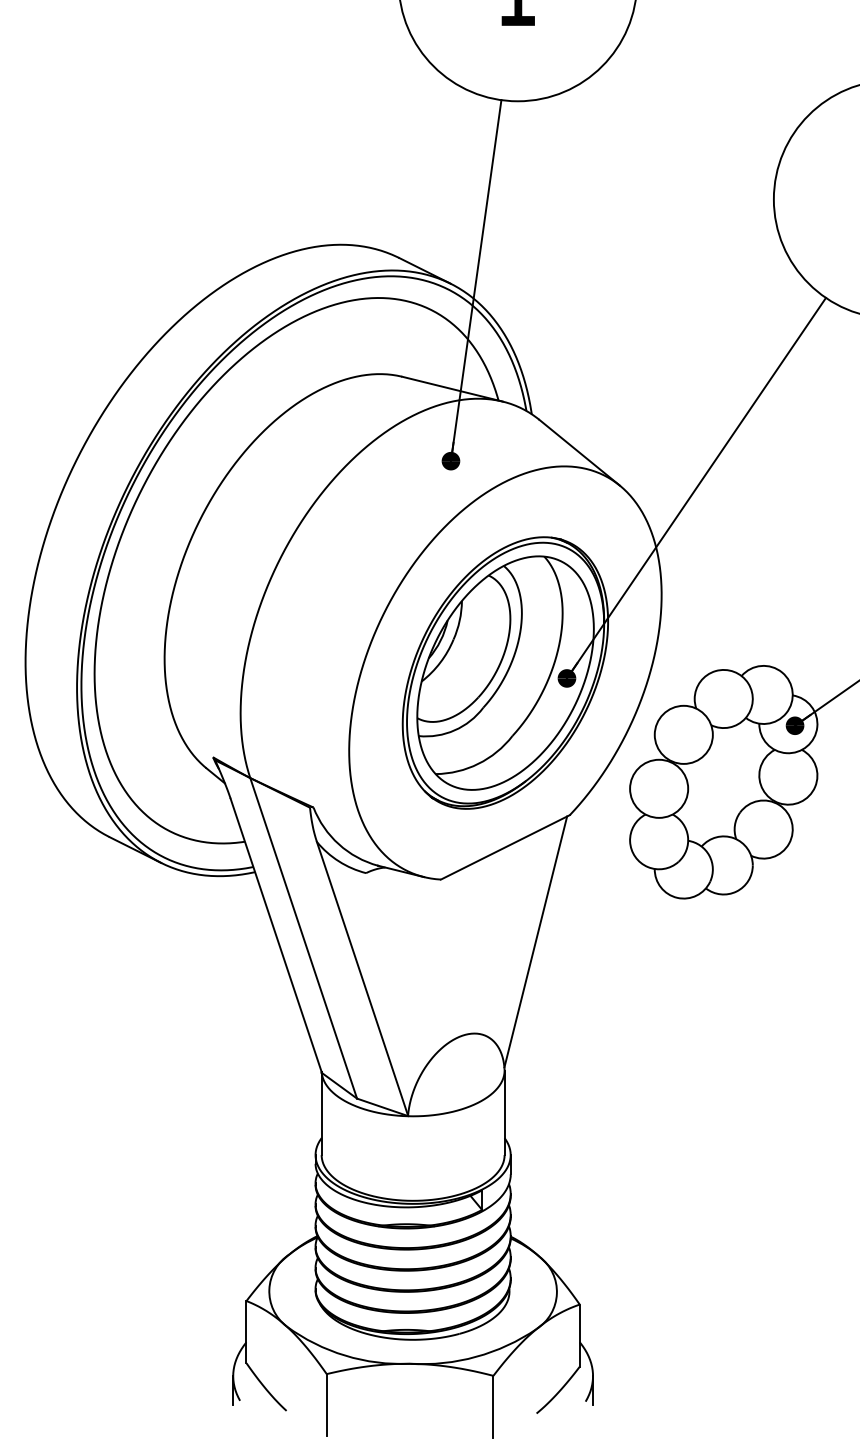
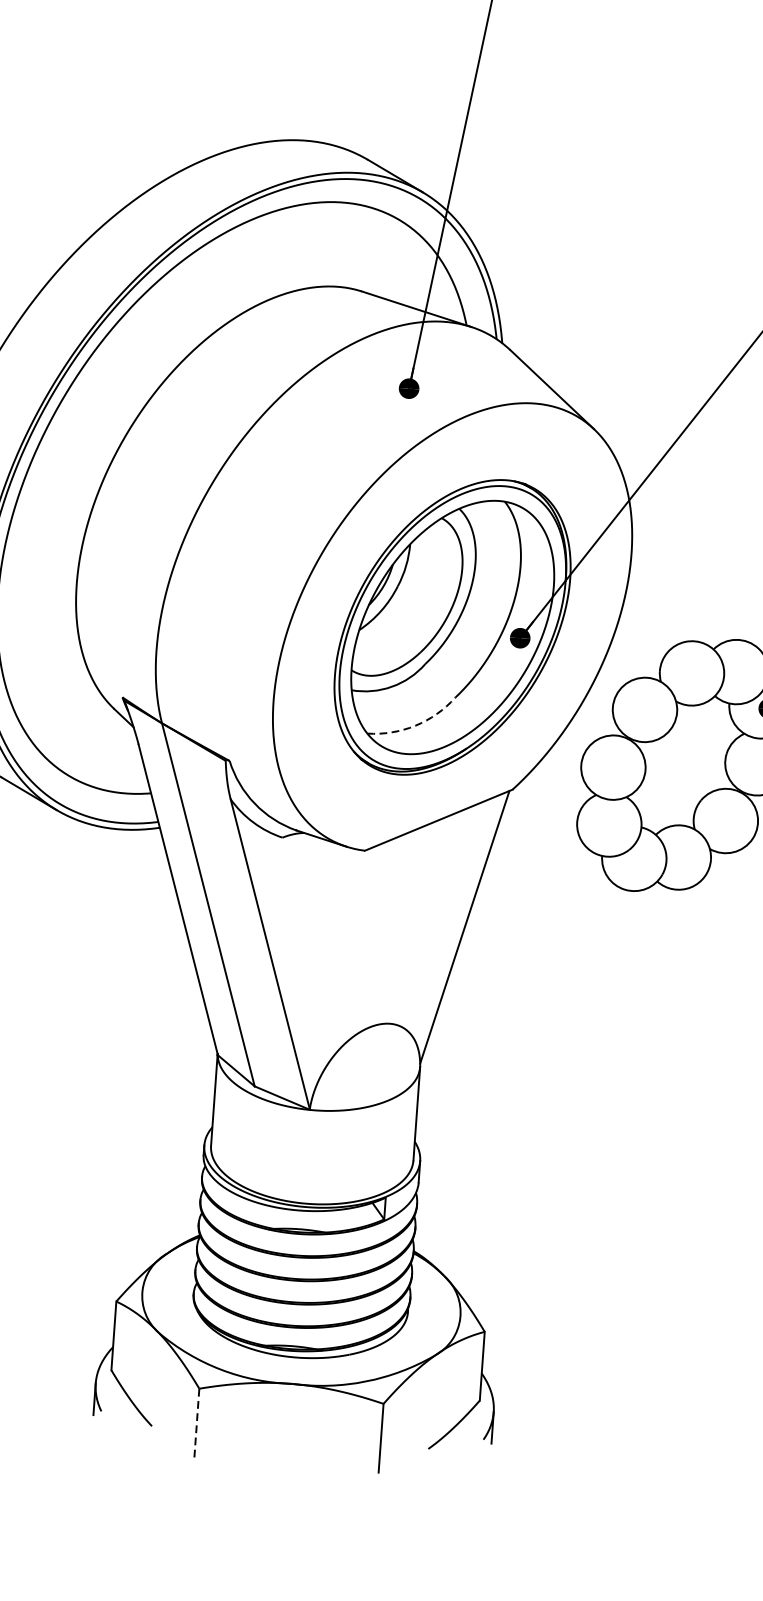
arc: (478, 763) -> (415, 725), solid -> dashed
line: (326, 1404) -> (196, 1422), solid -> dashed

